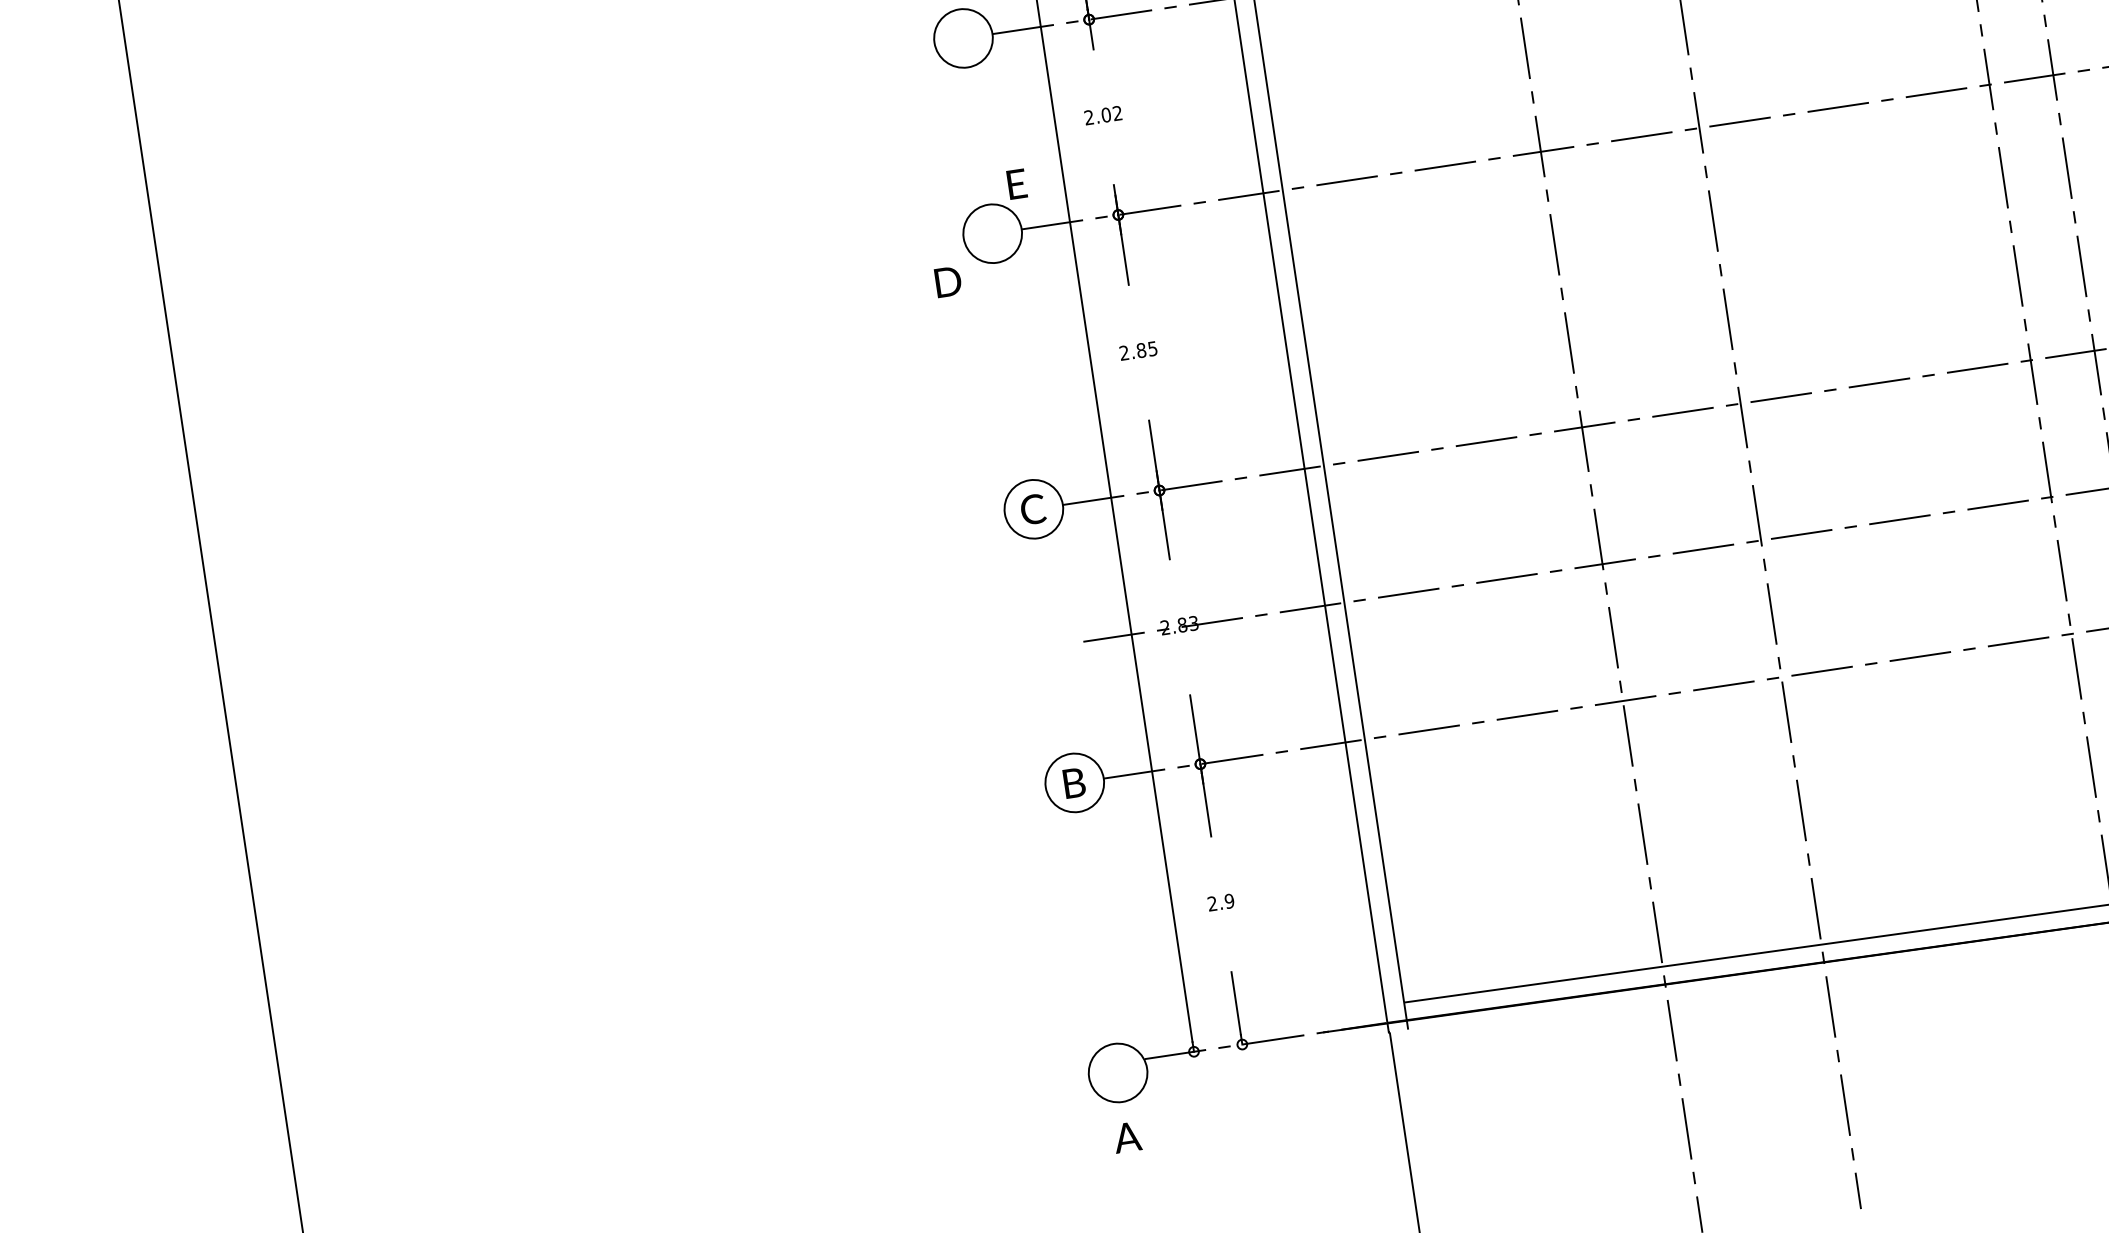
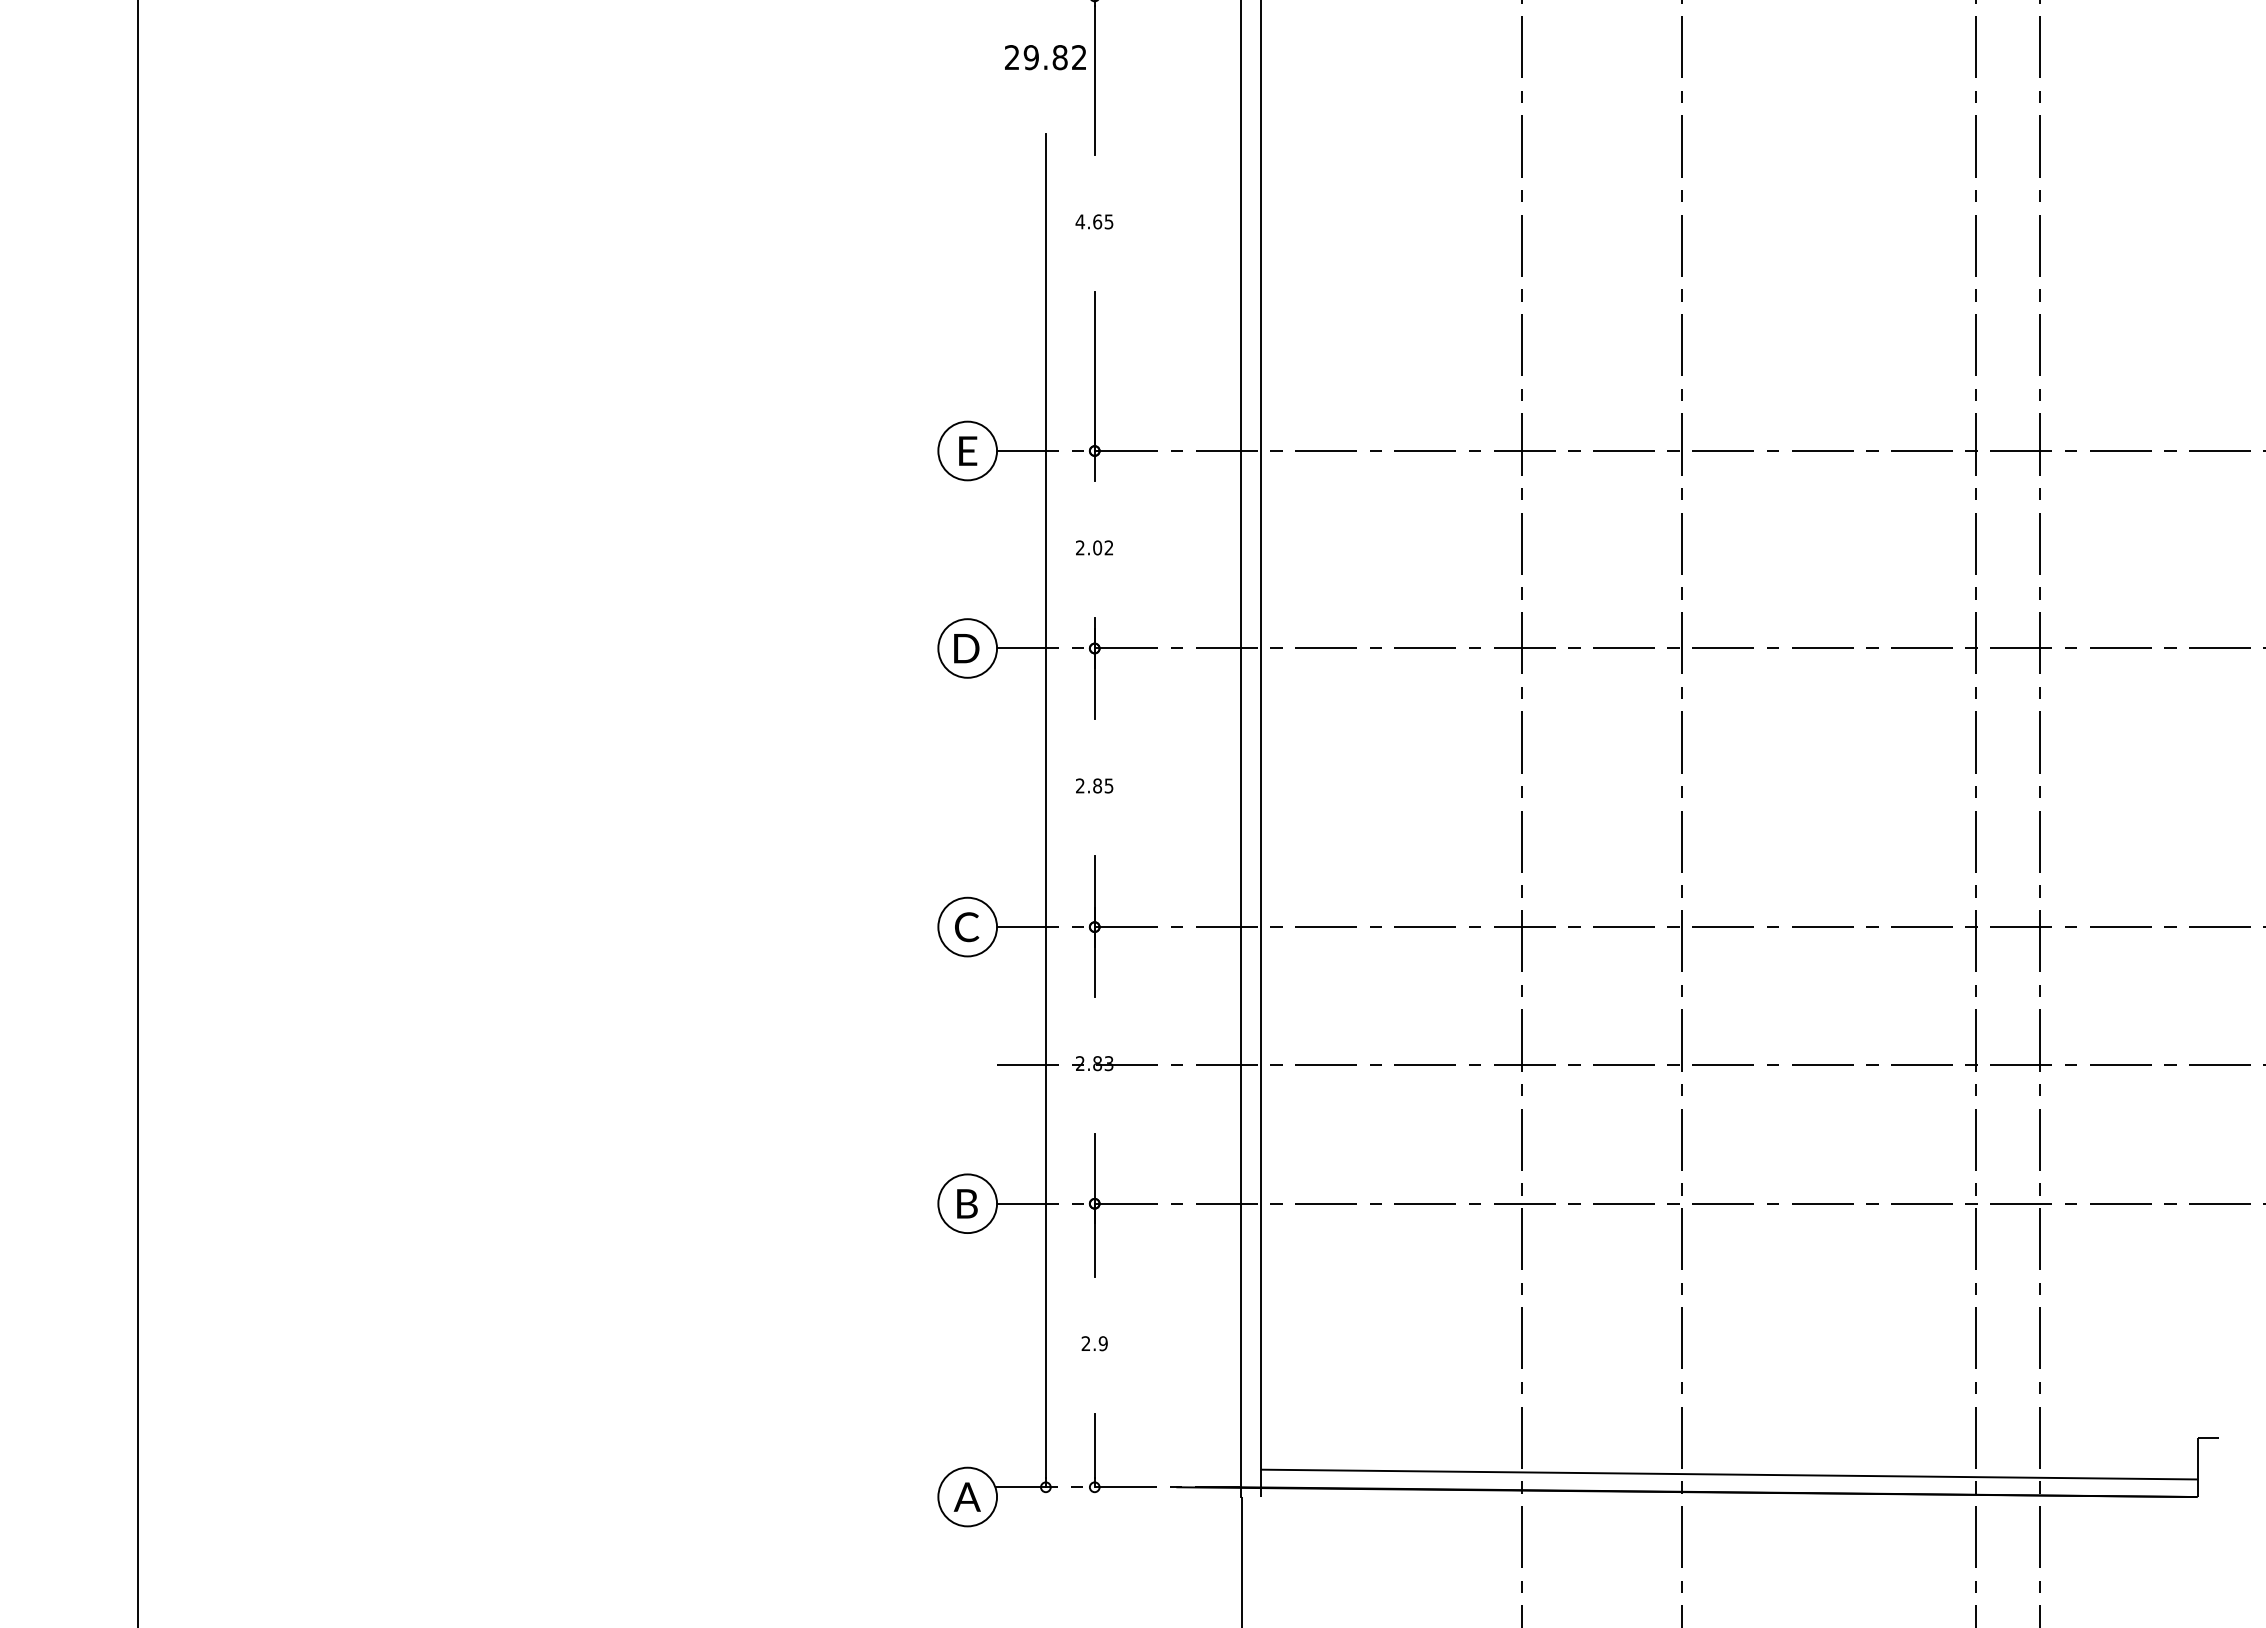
text: (1017, 183) -> (968, 450), moved
text: (948, 281) -> (966, 648), moved
text: (1126, 1136) -> (966, 1496), moved

